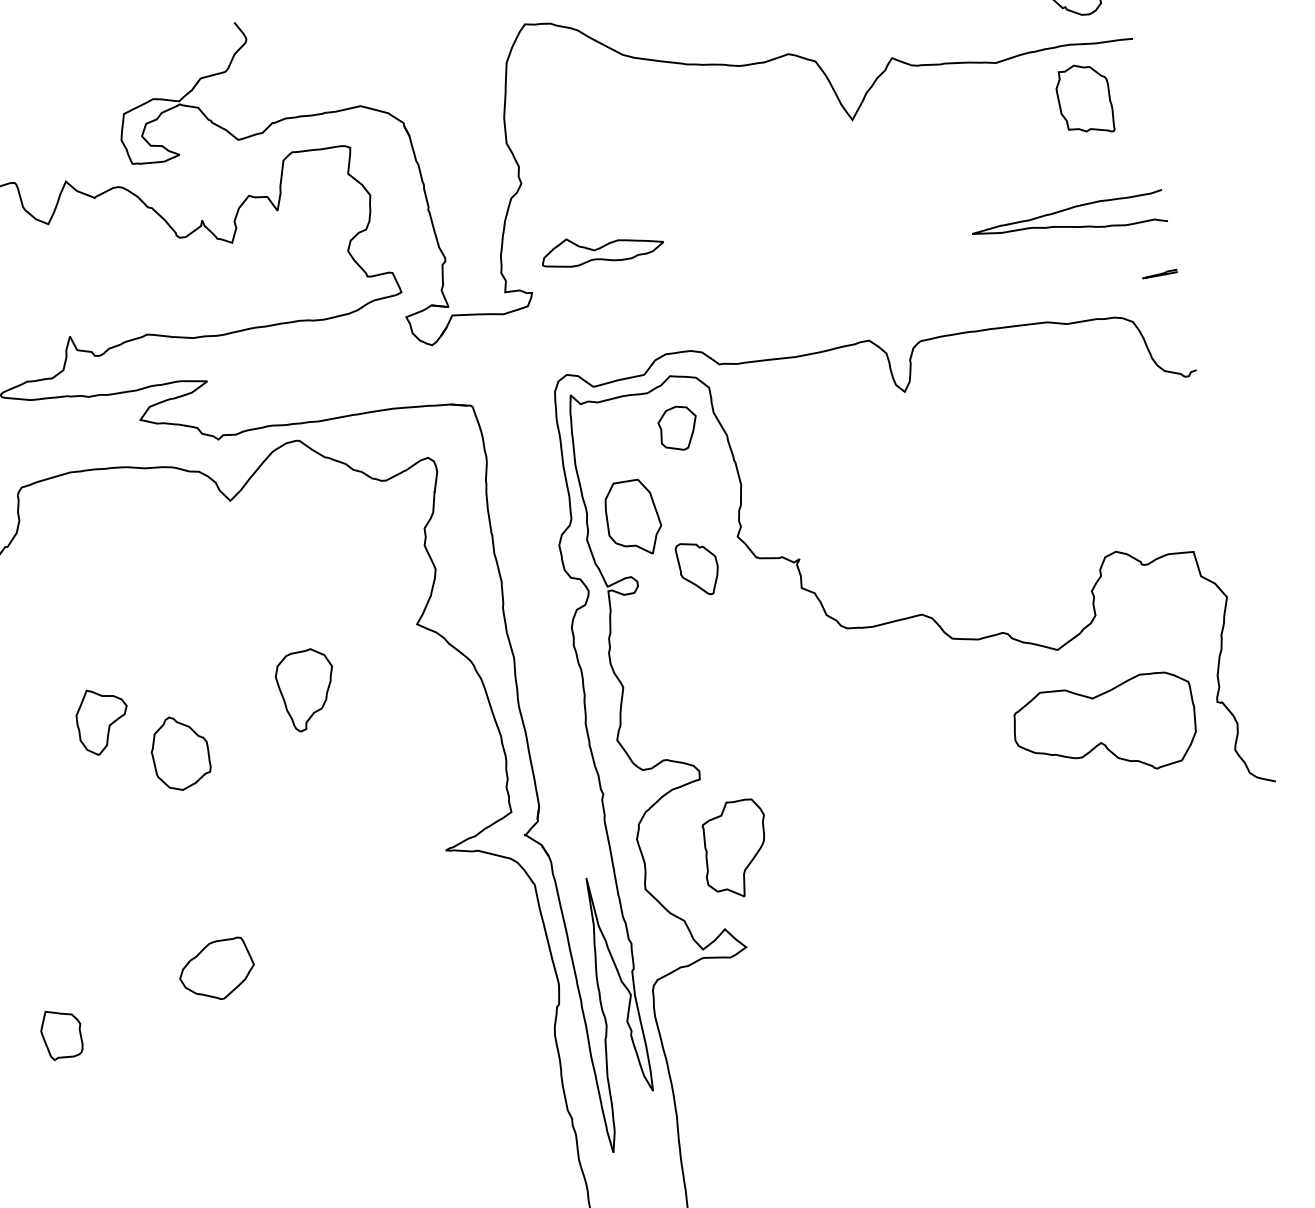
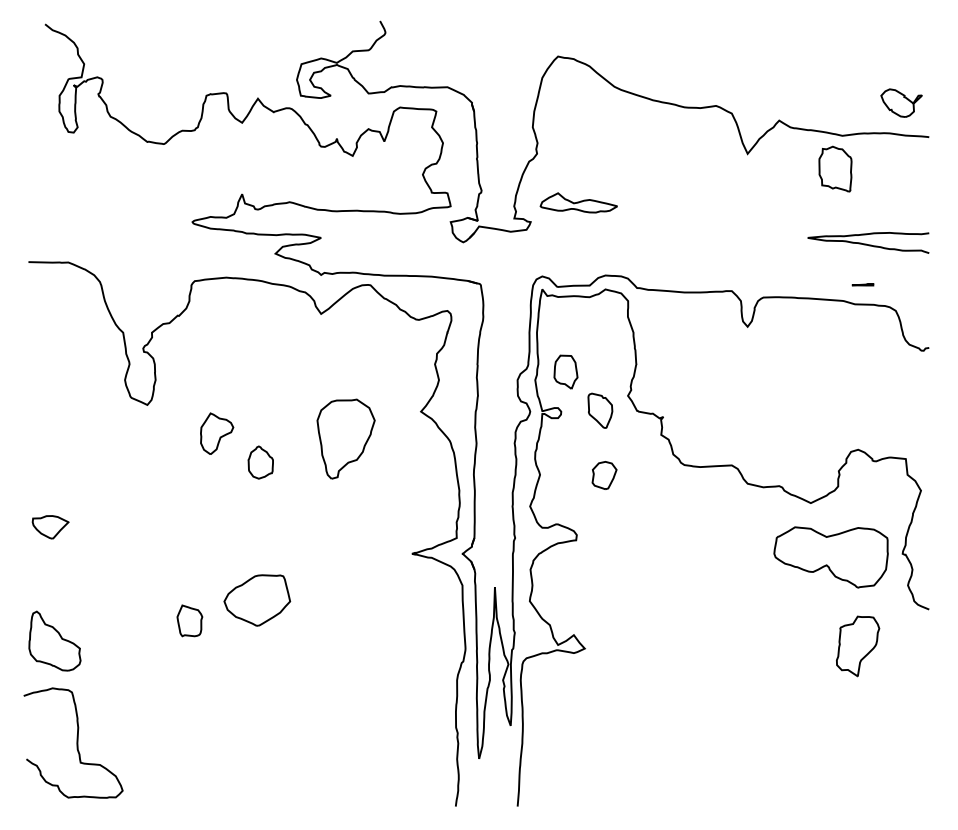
part: (1084, 99) -> (835, 168), moved
line: (1159, 273) -> (862, 284), moved
part: (678, 428) -> (604, 475), moved
part: (631, 517) -> (565, 371), size x0.7
part: (306, 689) -> (345, 438), size x1.6
part: (179, 752) -> (260, 462), size x0.7
part: (736, 849) -> (858, 646), moved
part: (217, 970) -> (257, 600), size x1.4
part: (61, 1033) -> (189, 620), moved

